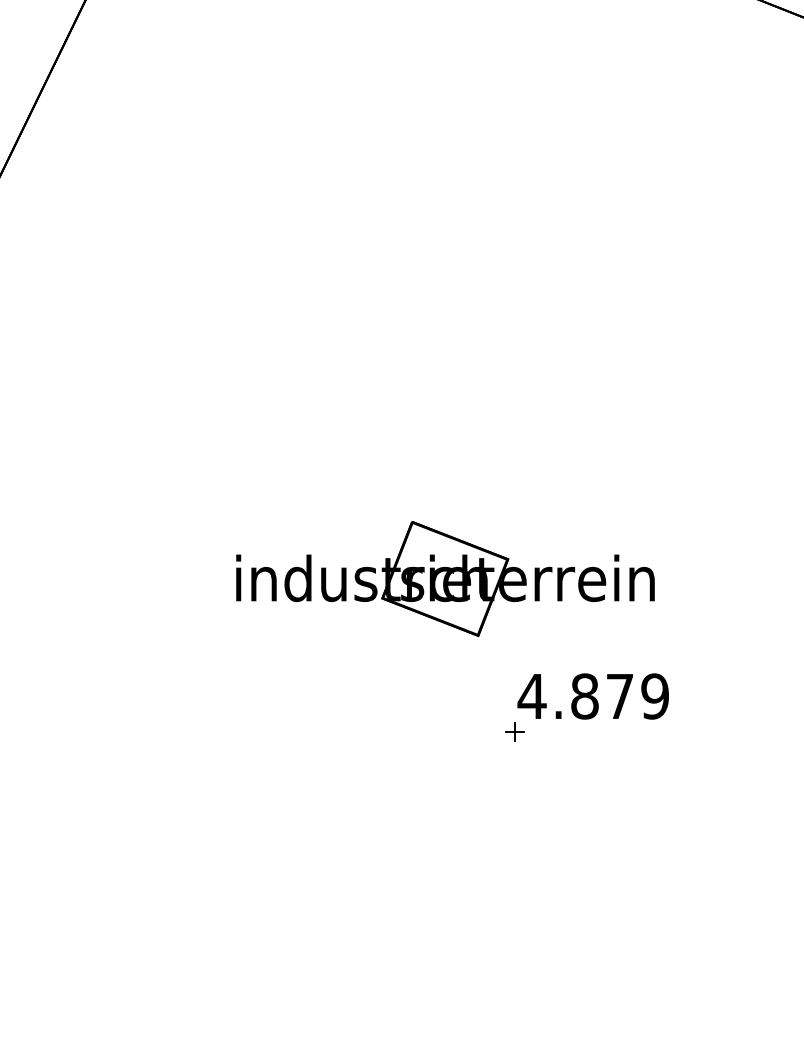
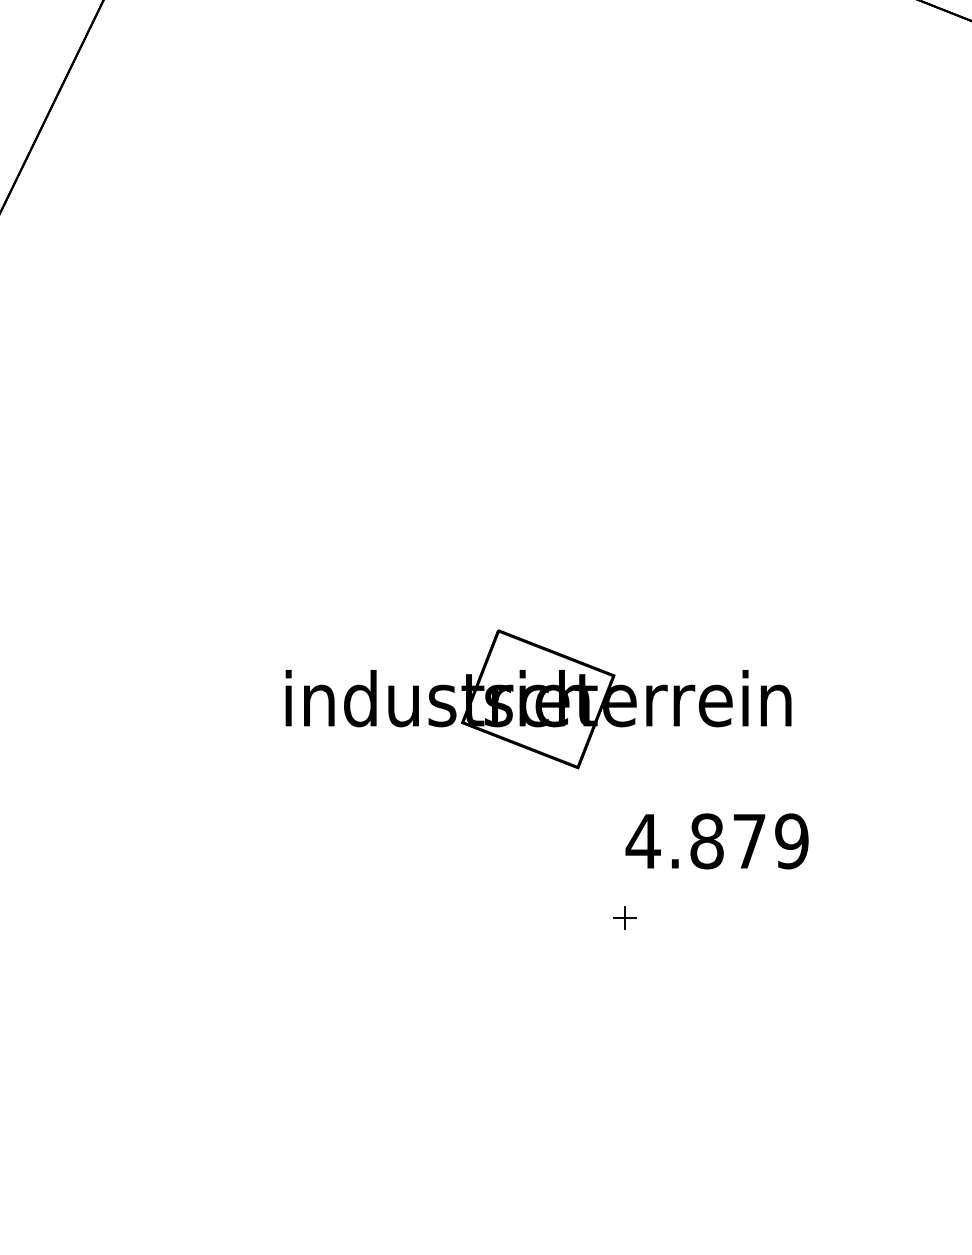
part: (514, 731) -> (624, 917), moved

